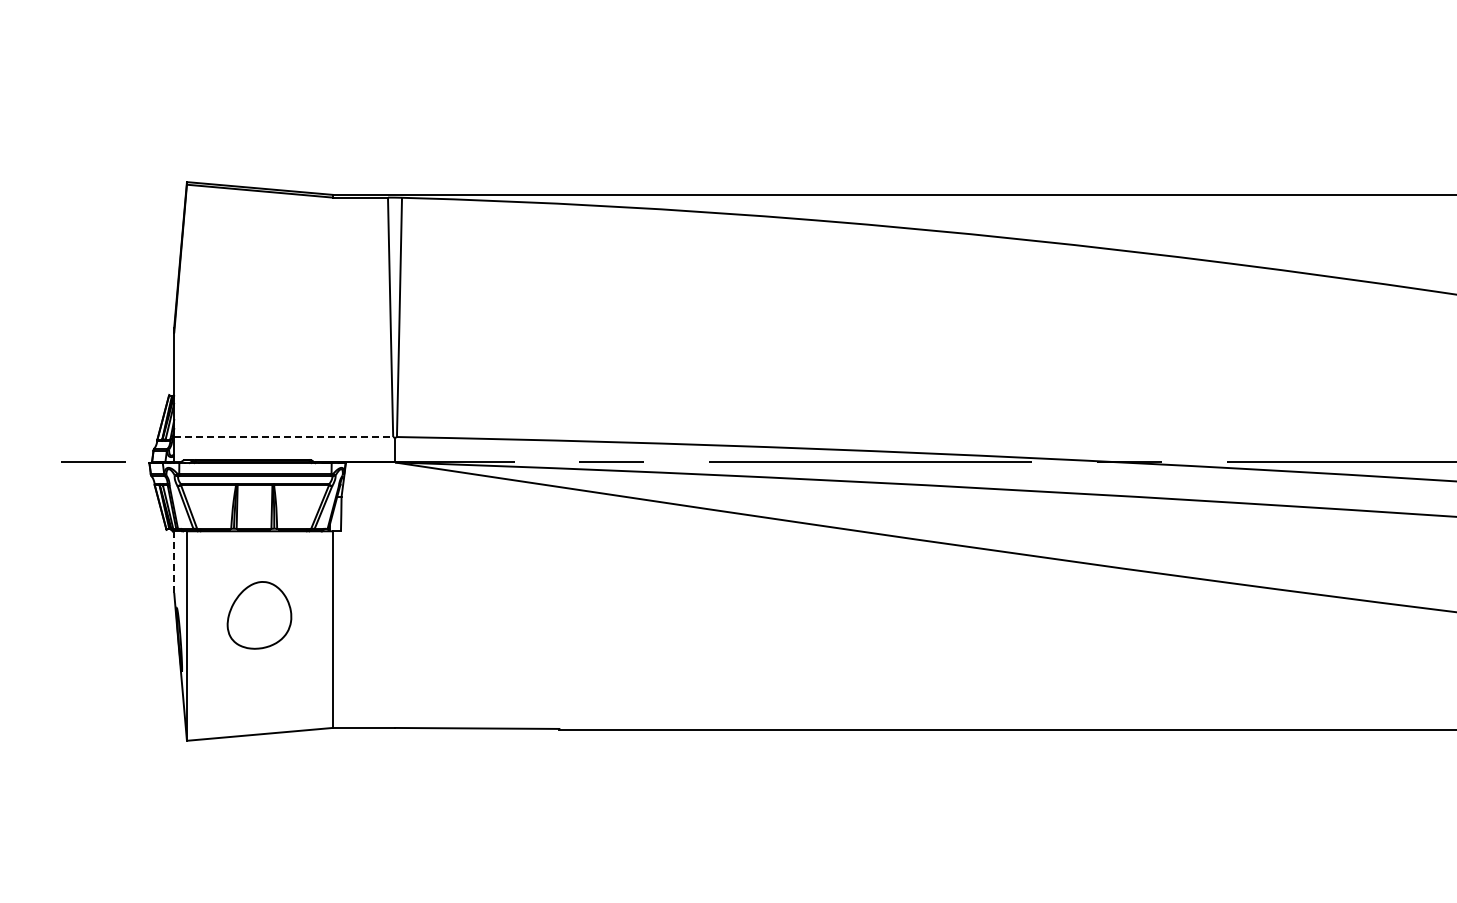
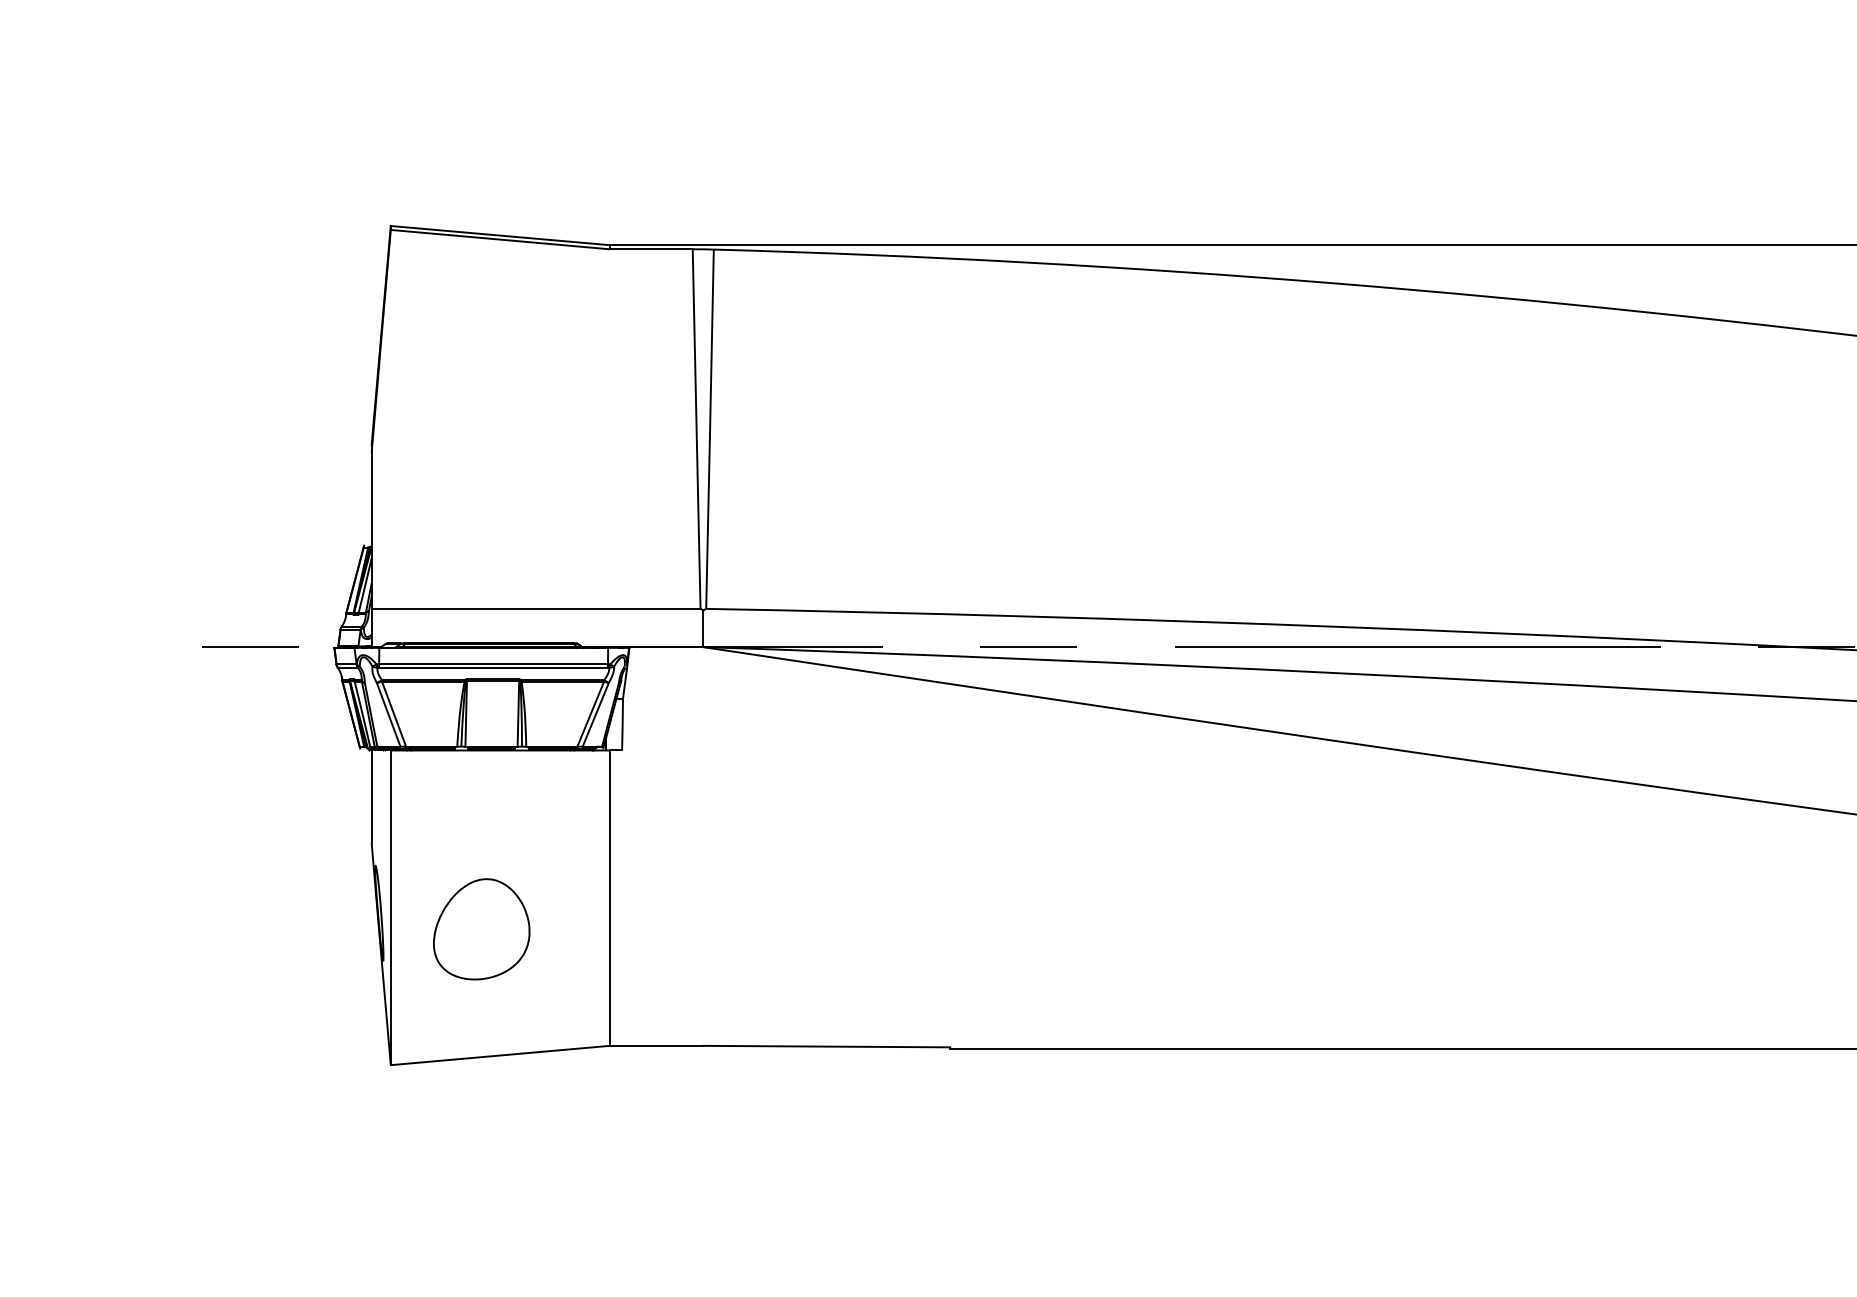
line: (284, 437) -> (537, 609), dashed -> solid
line: (174, 562) -> (372, 797), dashed -> solid
part: (259, 615) -> (481, 929), moved

